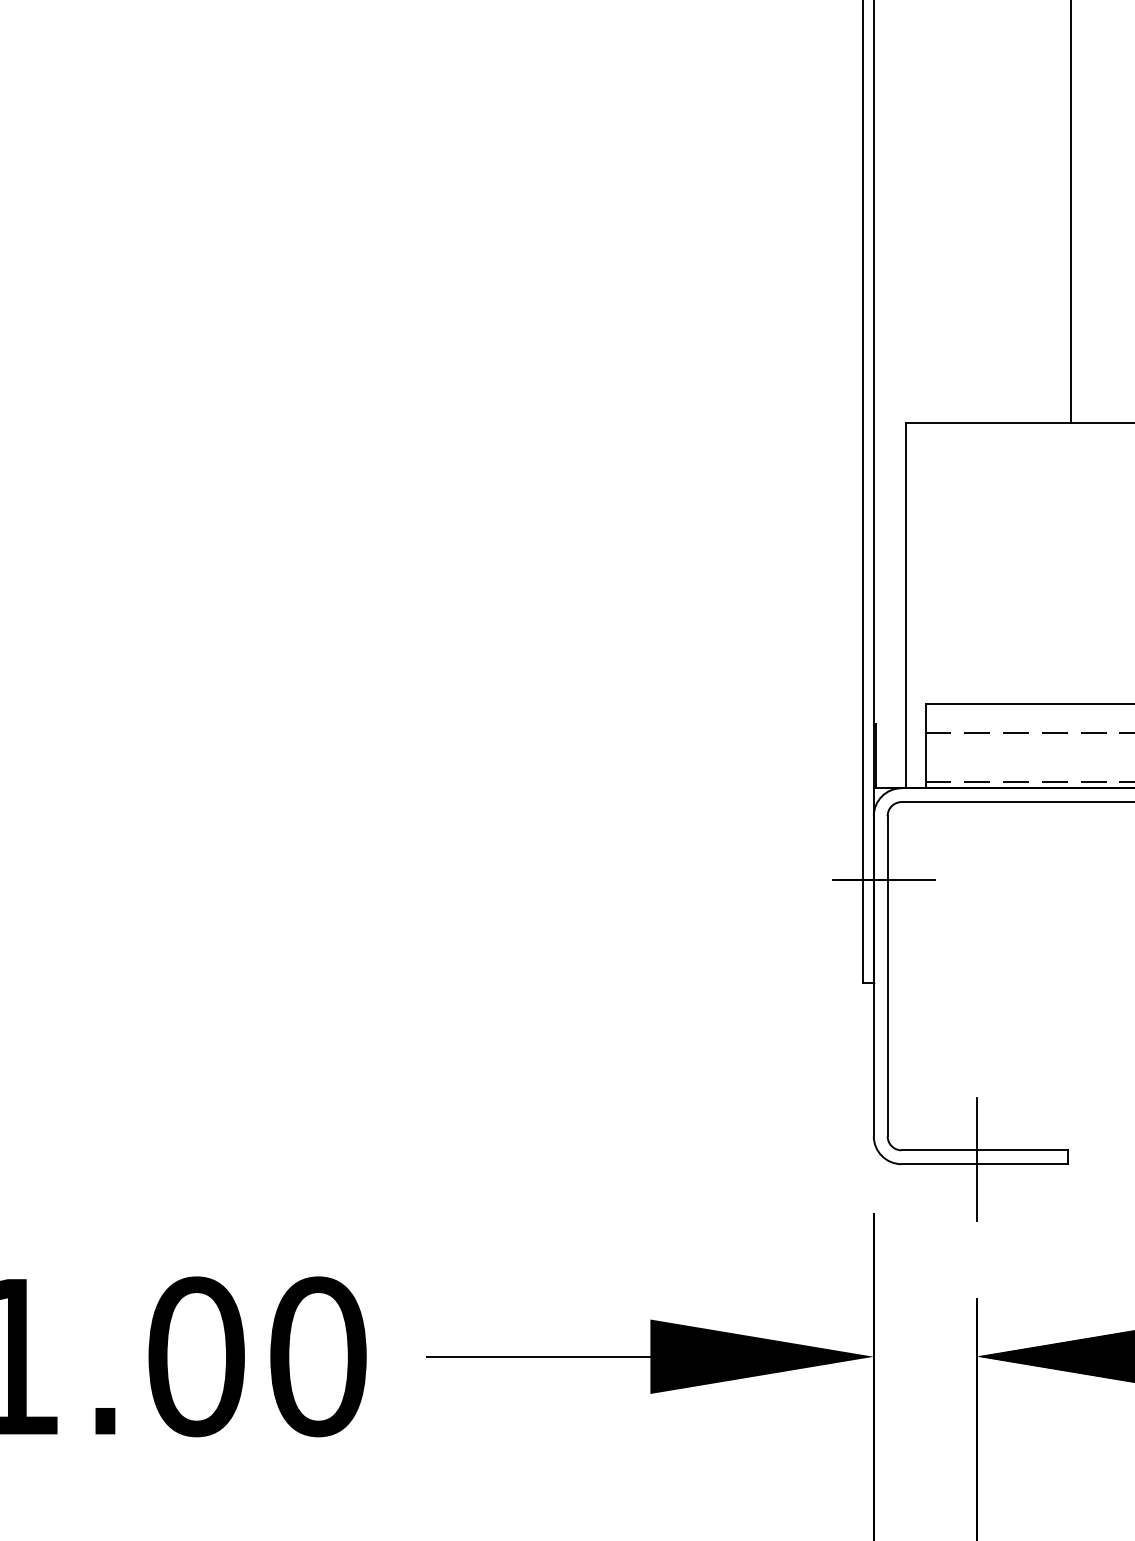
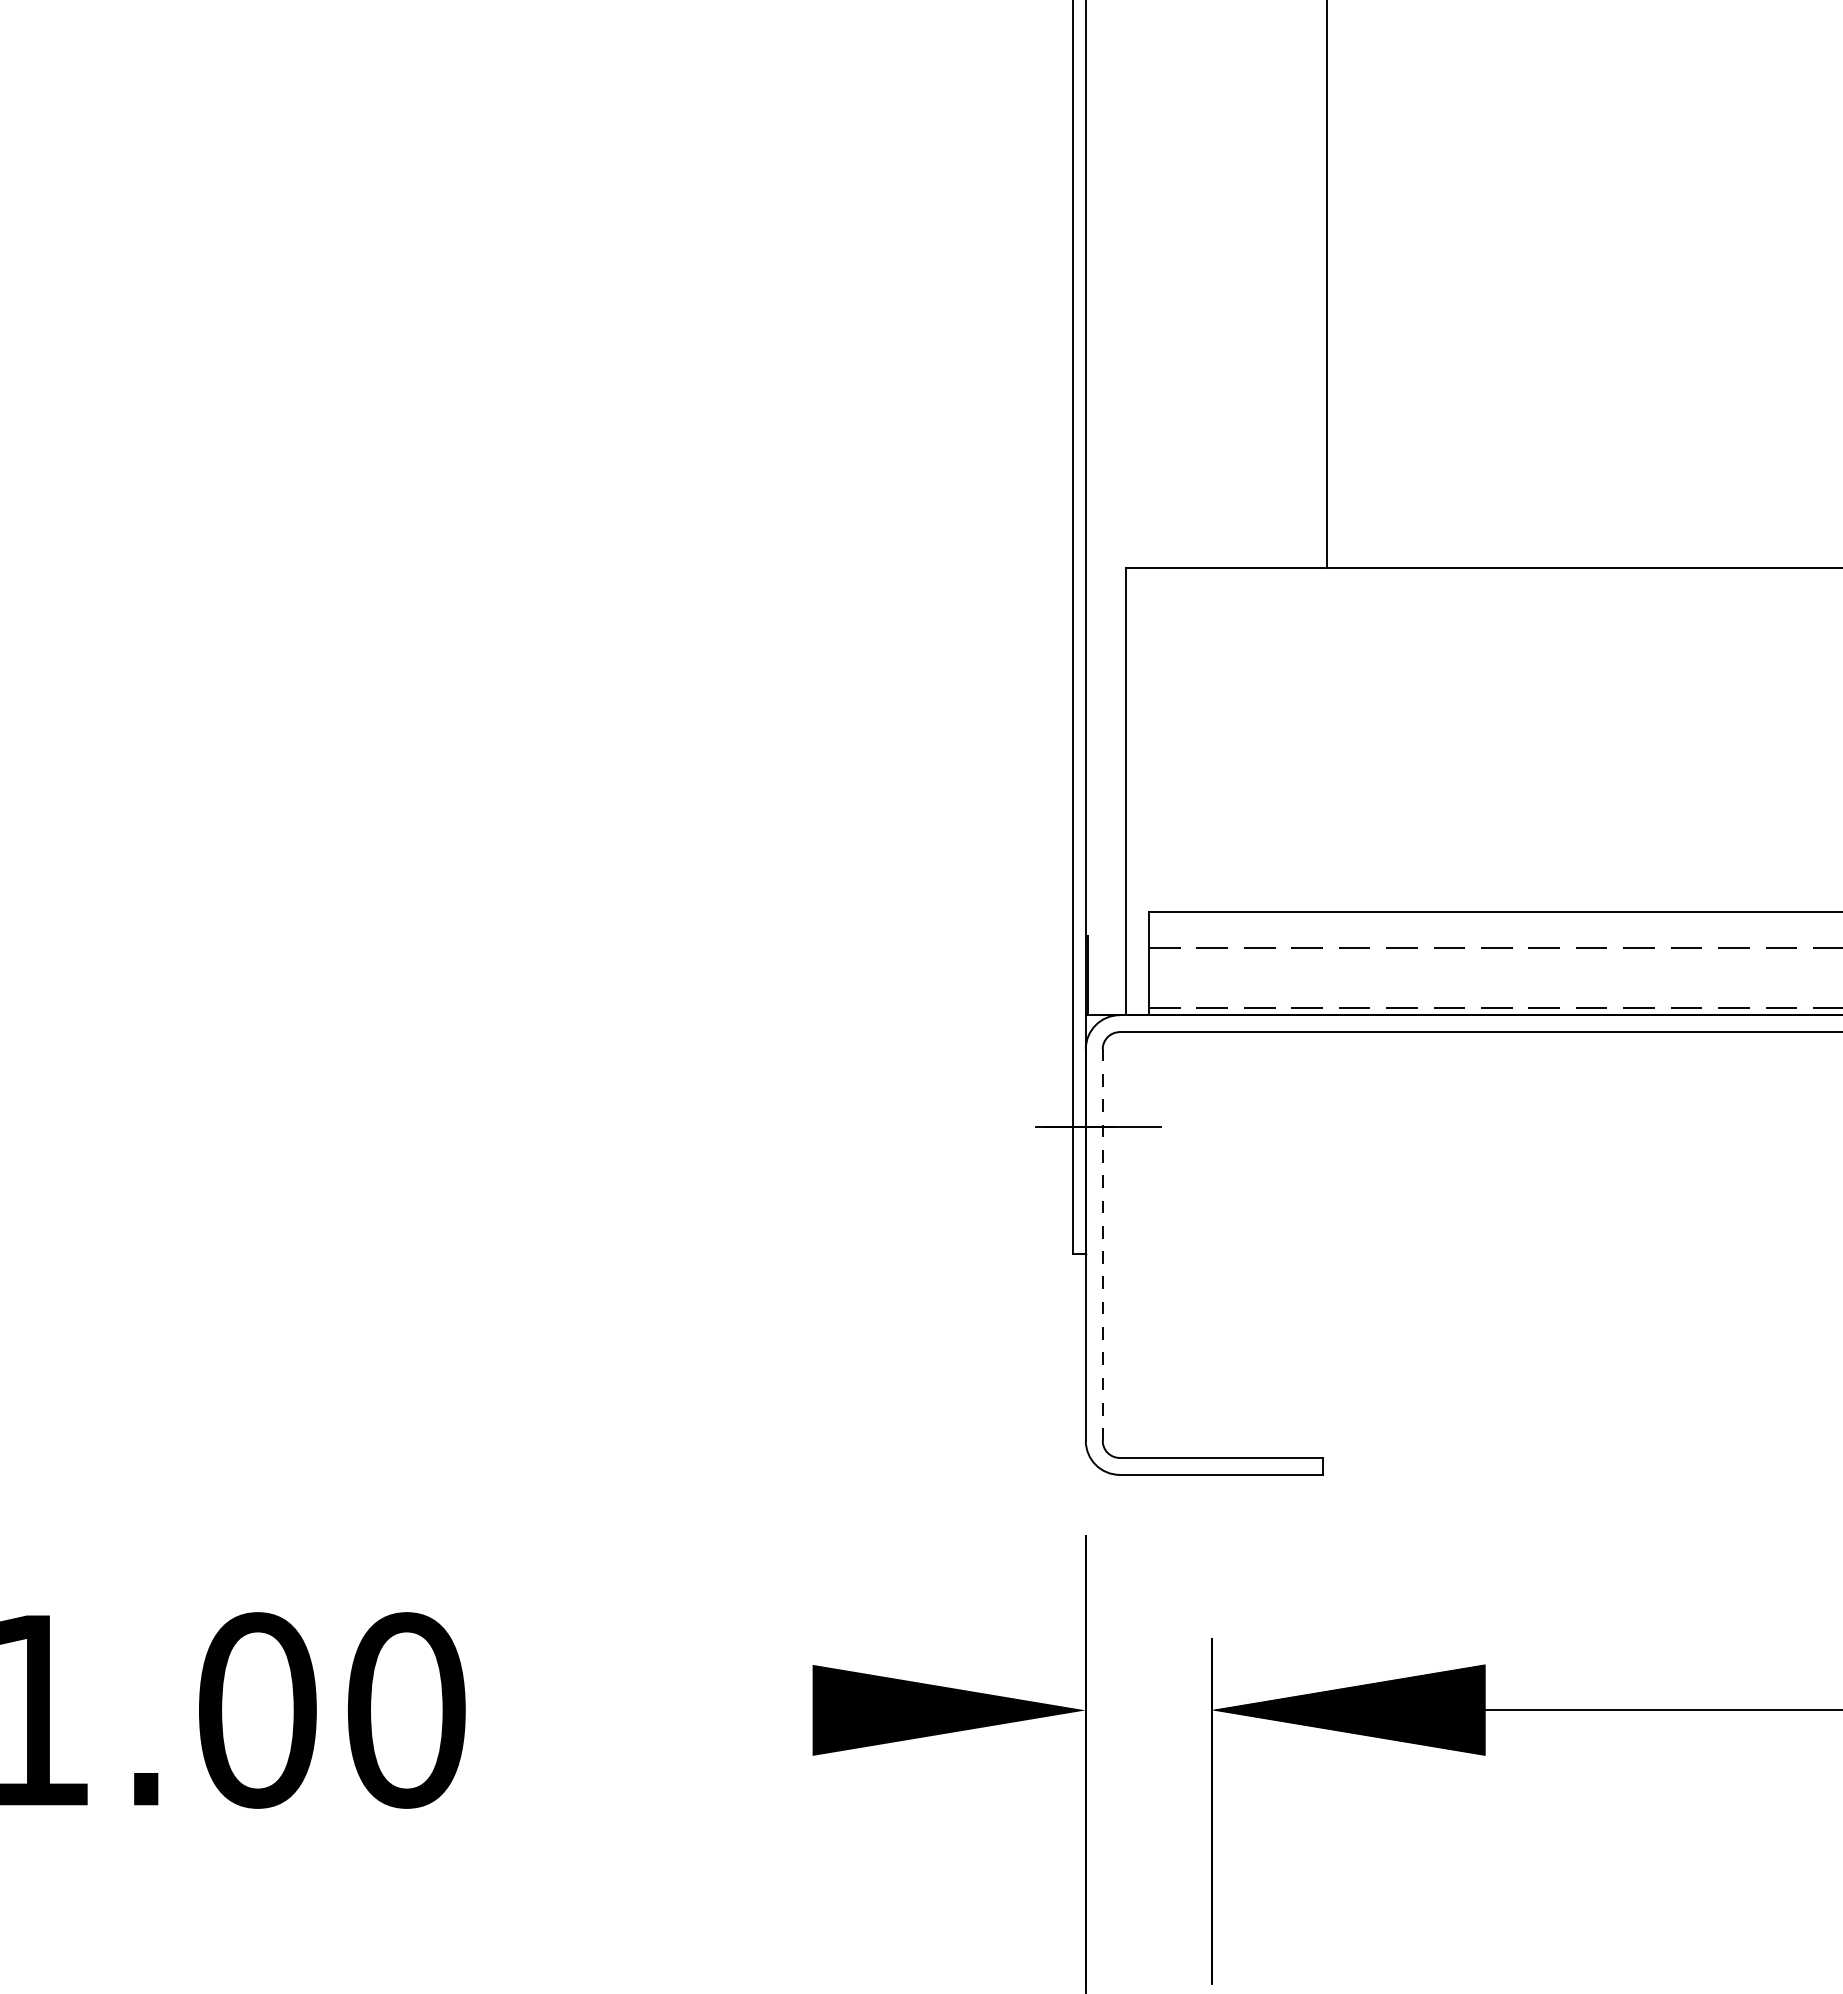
line: (887, 976) -> (1102, 1245), solid -> dashed
line: (977, 1158) -> (1212, 1468), removed
line: (538, 1356) -> (675, 1710), removed

